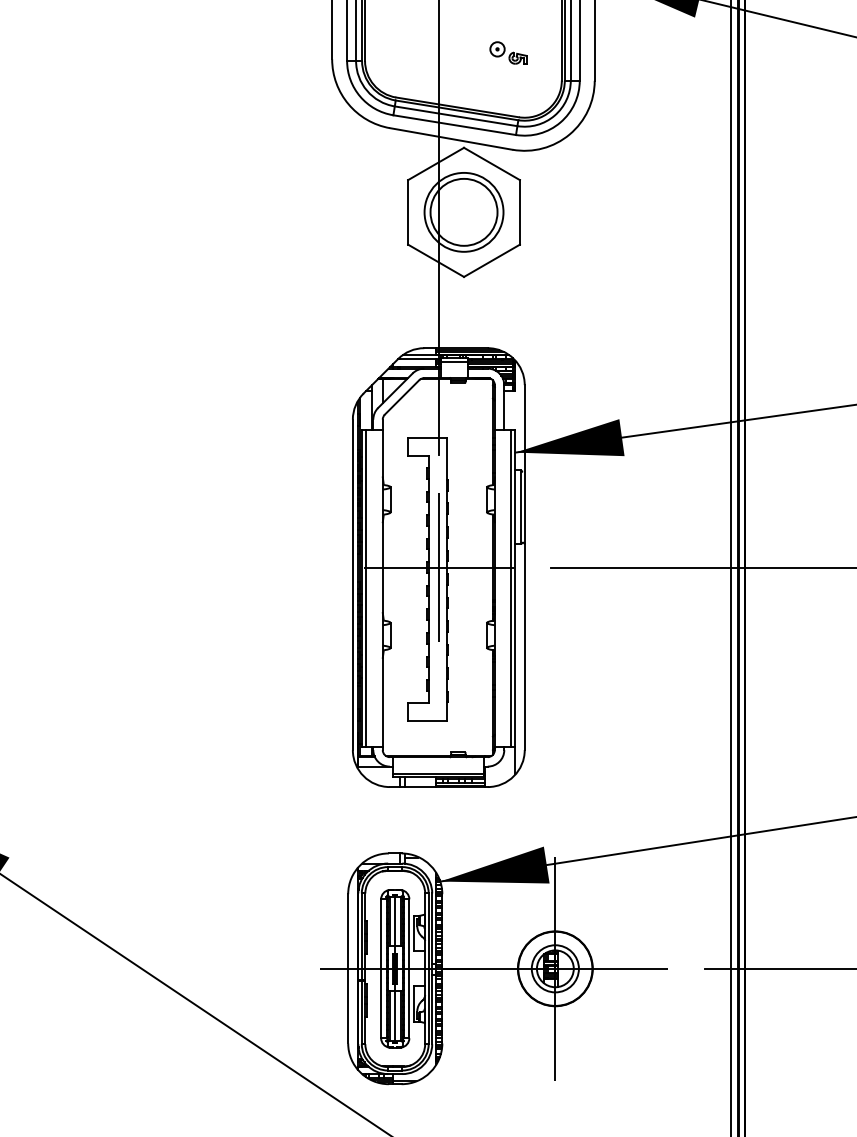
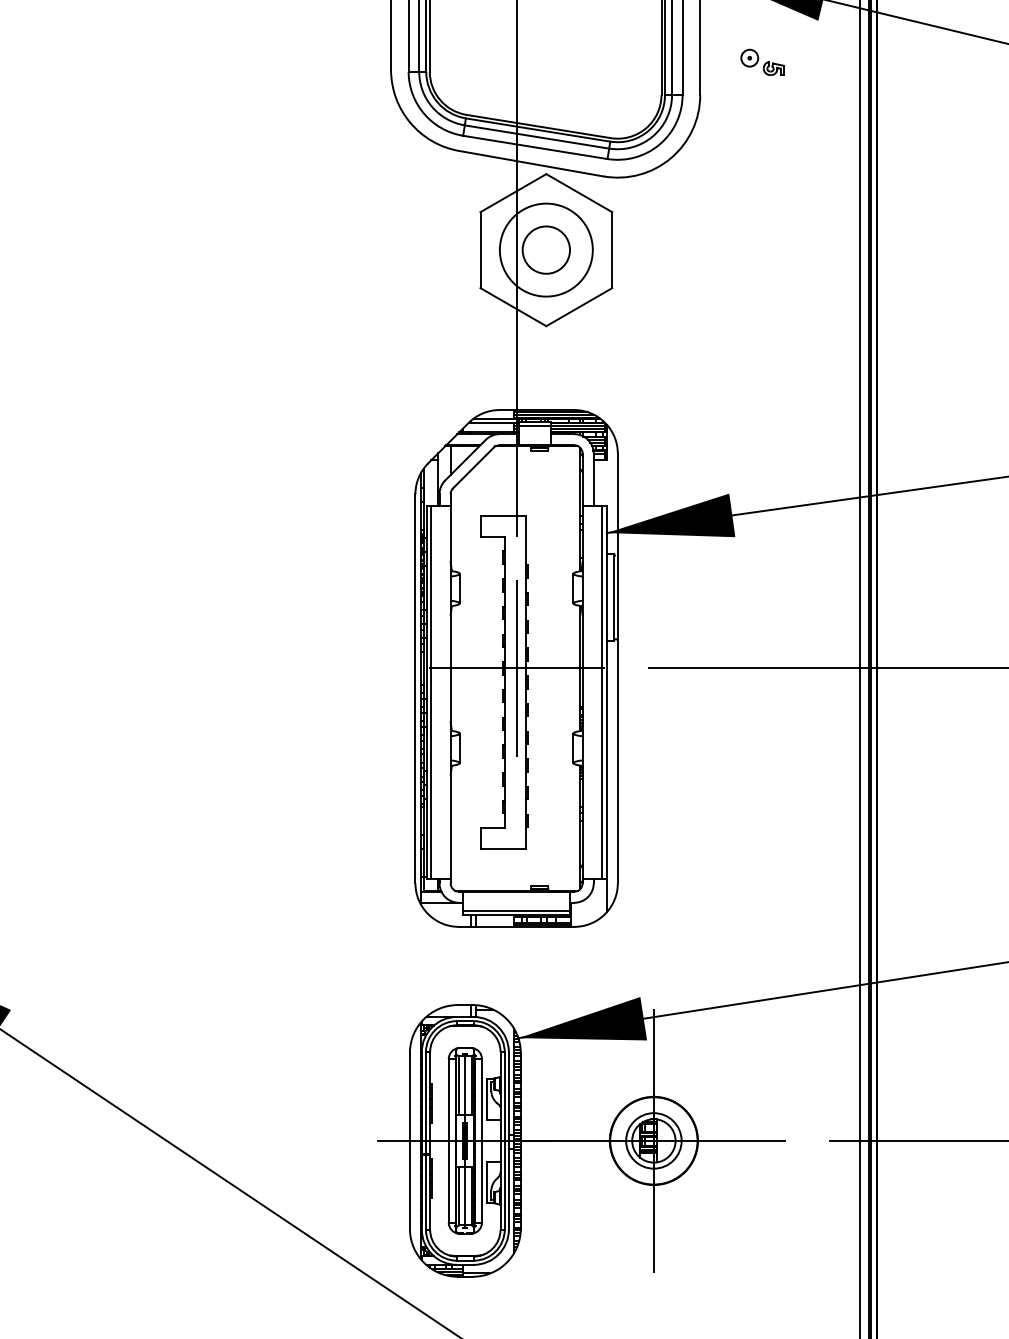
part: (508, 52) -> (762, 61), moved
circle: (463, 211) -> (545, 249), size x0.6

